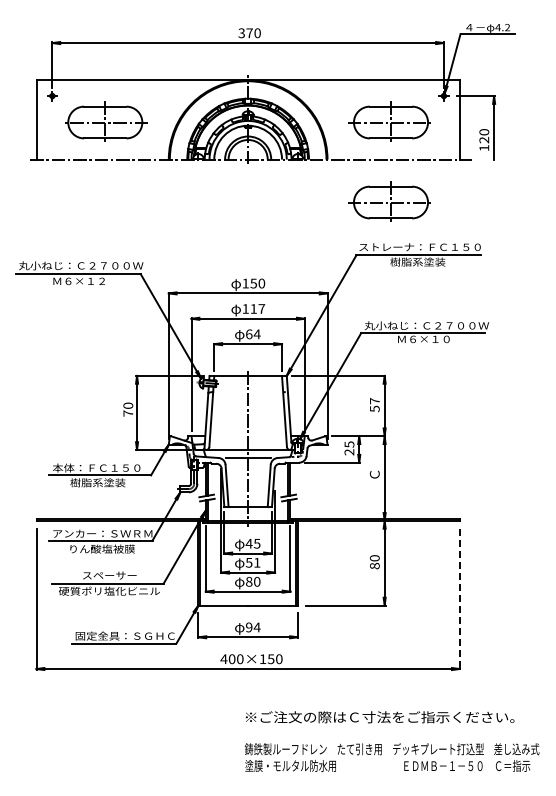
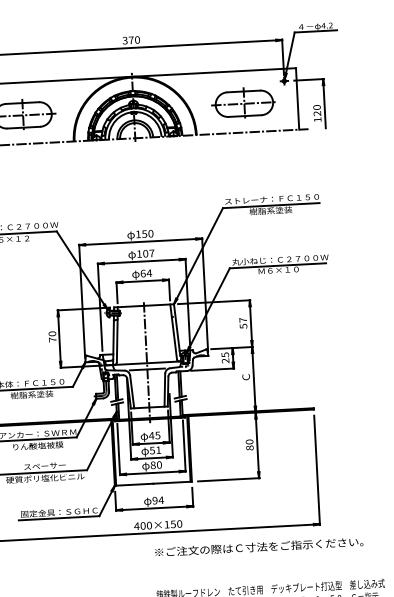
part: (389, 201) -> (246, 165), removed
text: (253, 308) -> (145, 253), 117 -> 107
line: (459, 599) -> (316, 470), dashed -> solid
text: (379, 717) -> (258, 547), moved

